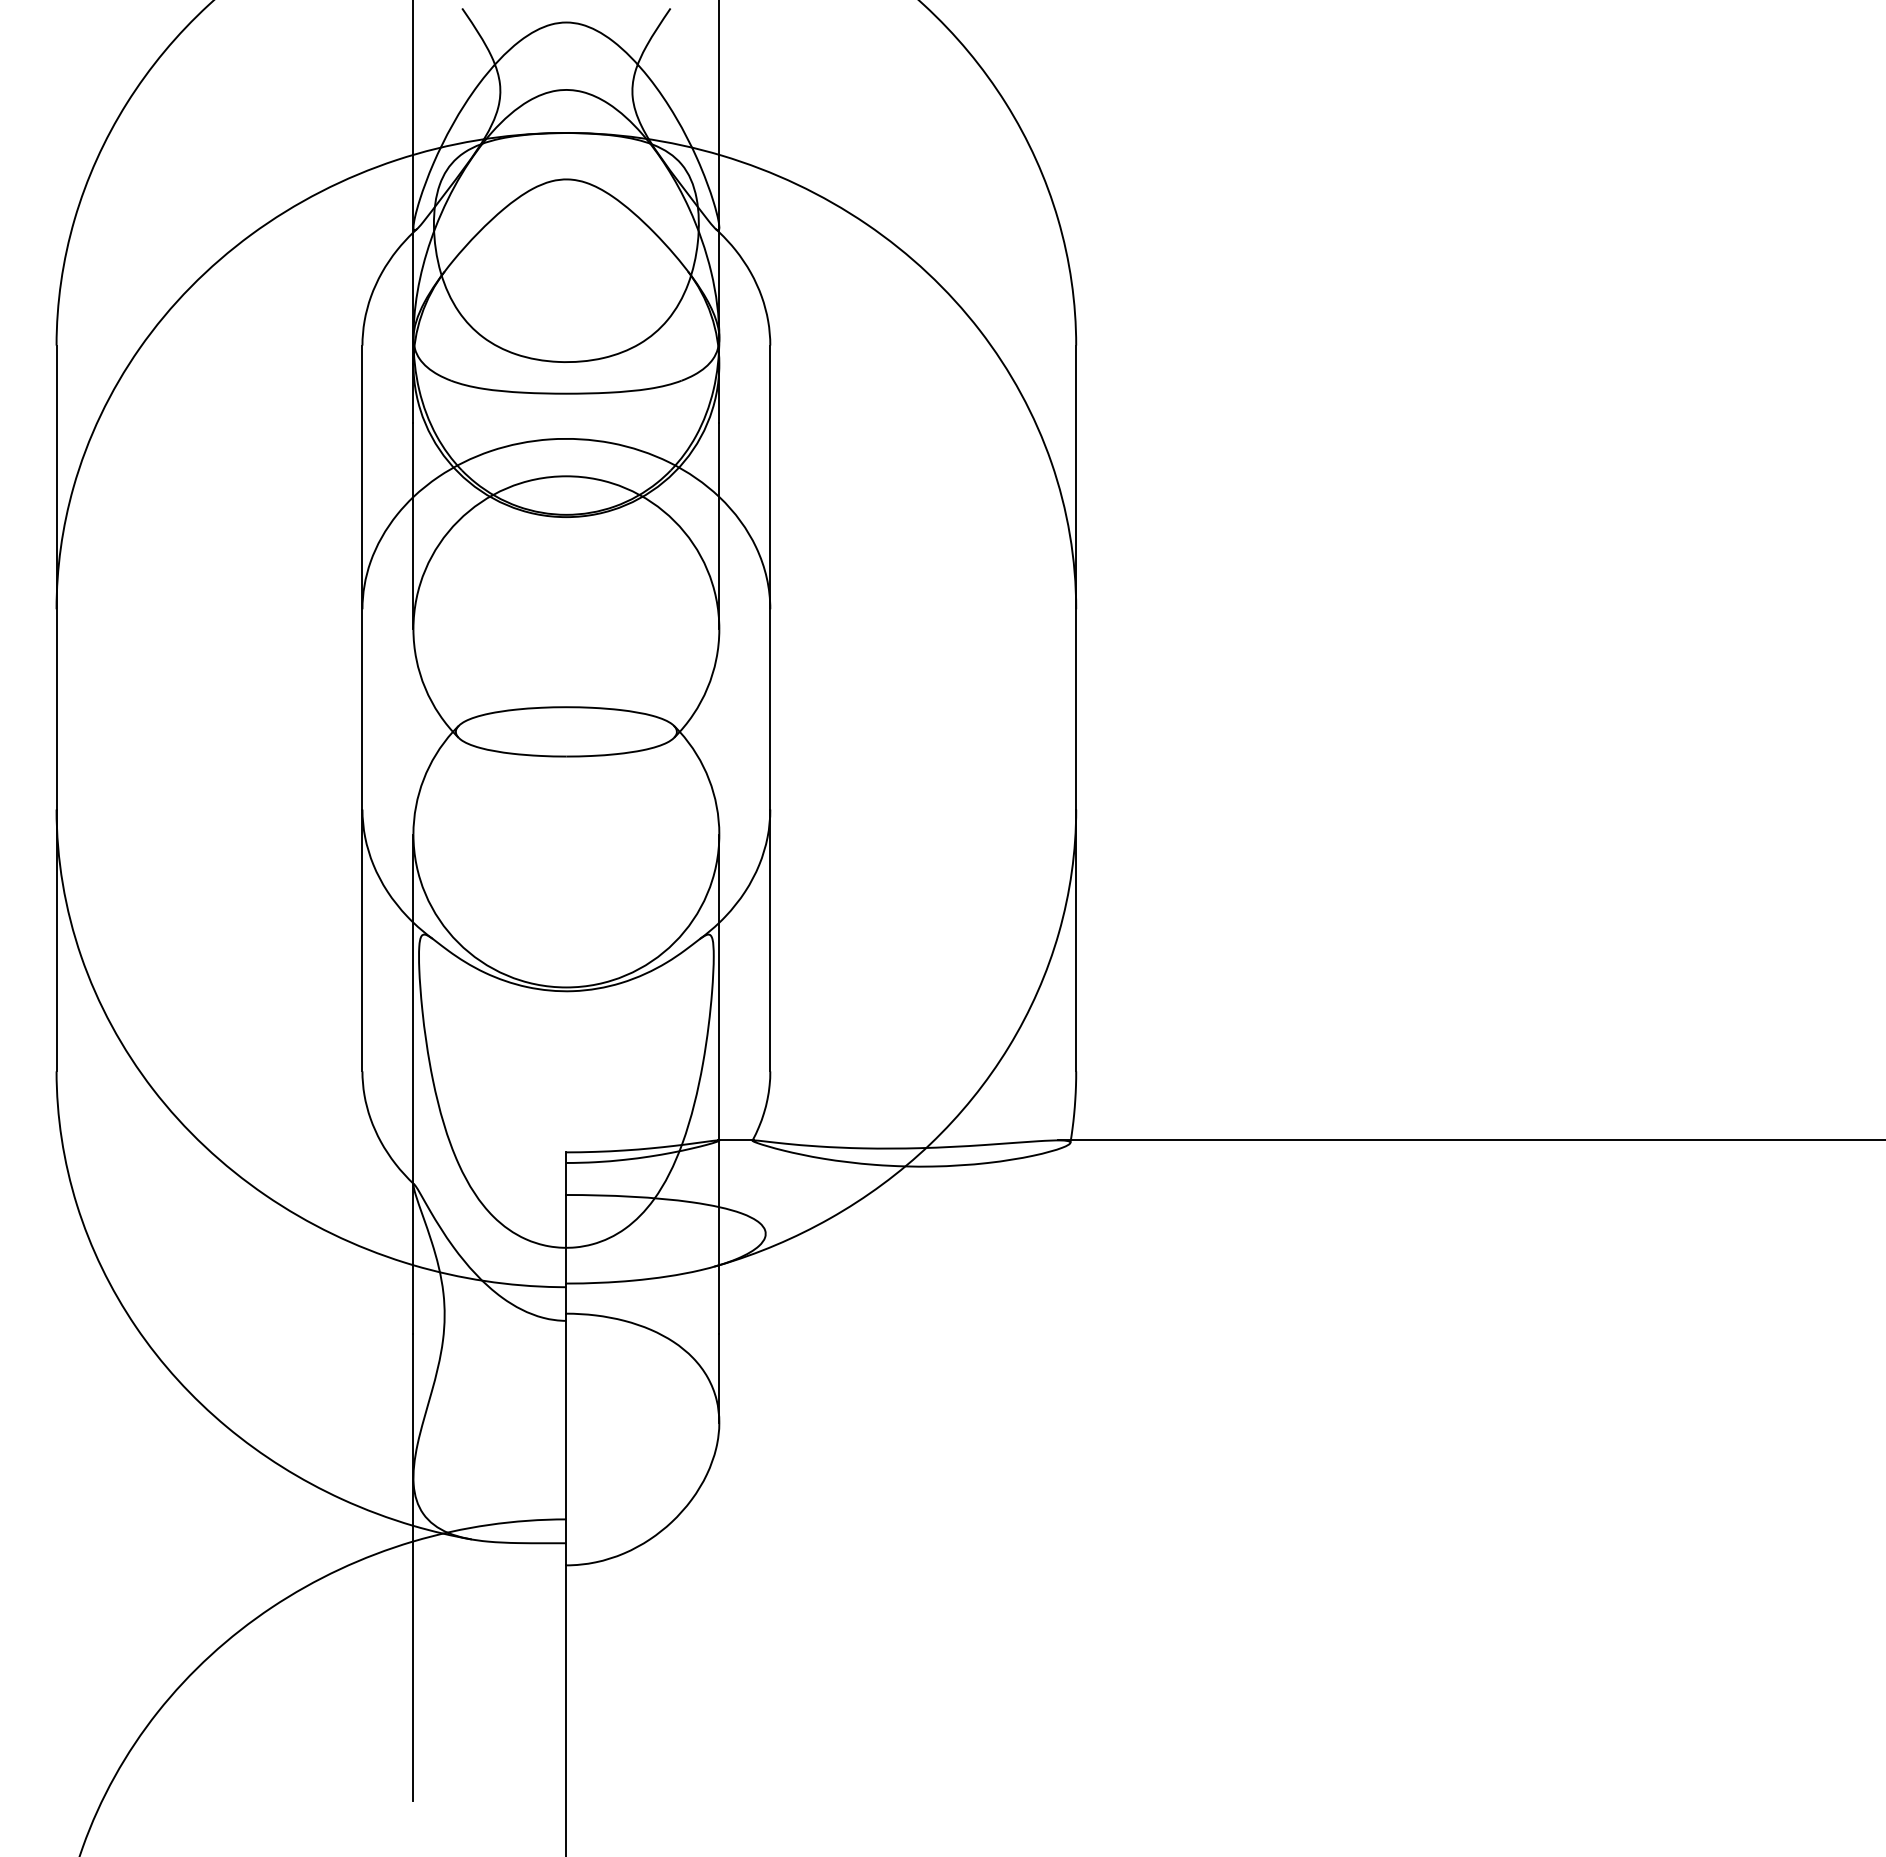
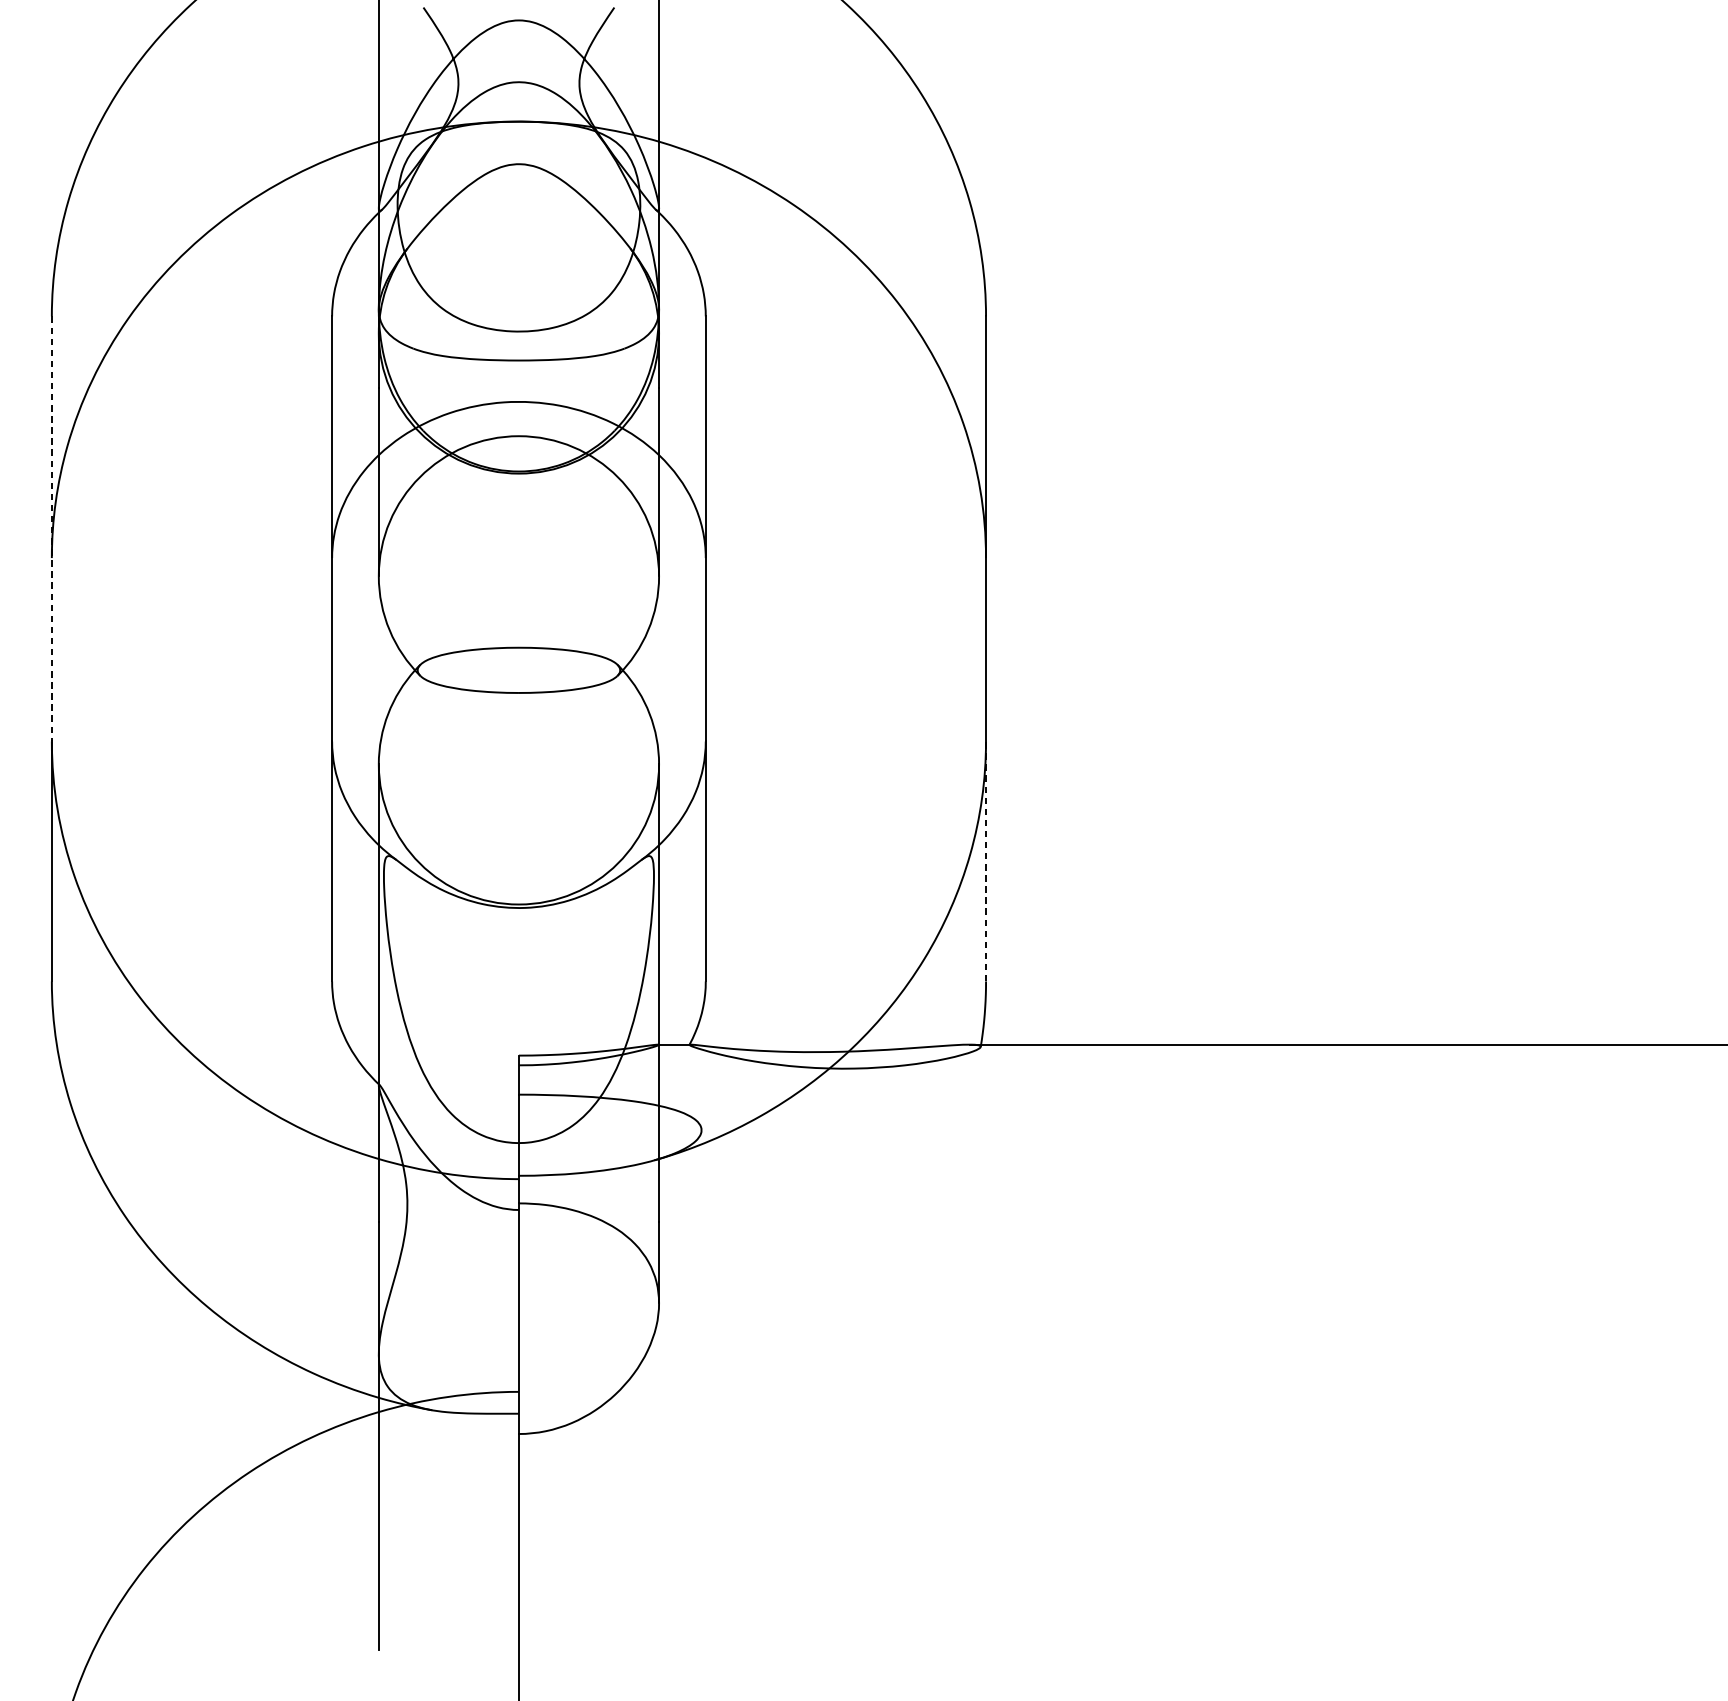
line: (56, 577) -> (51, 528), solid -> dashed
line: (1076, 940) -> (986, 861), solid -> dashed

